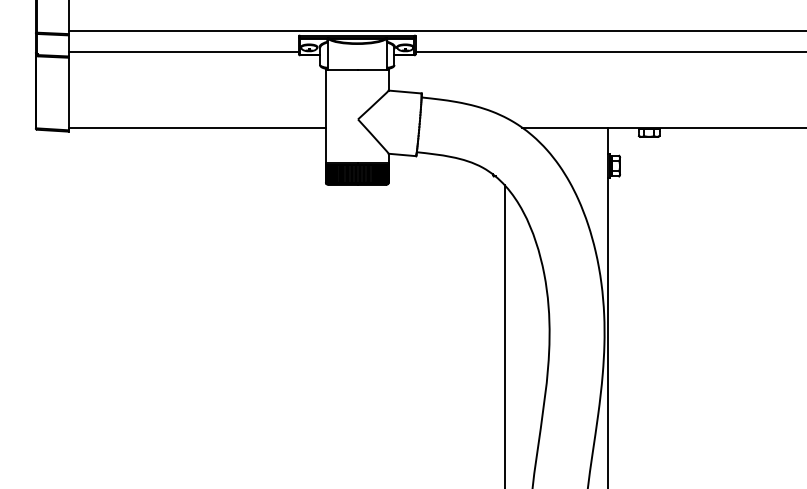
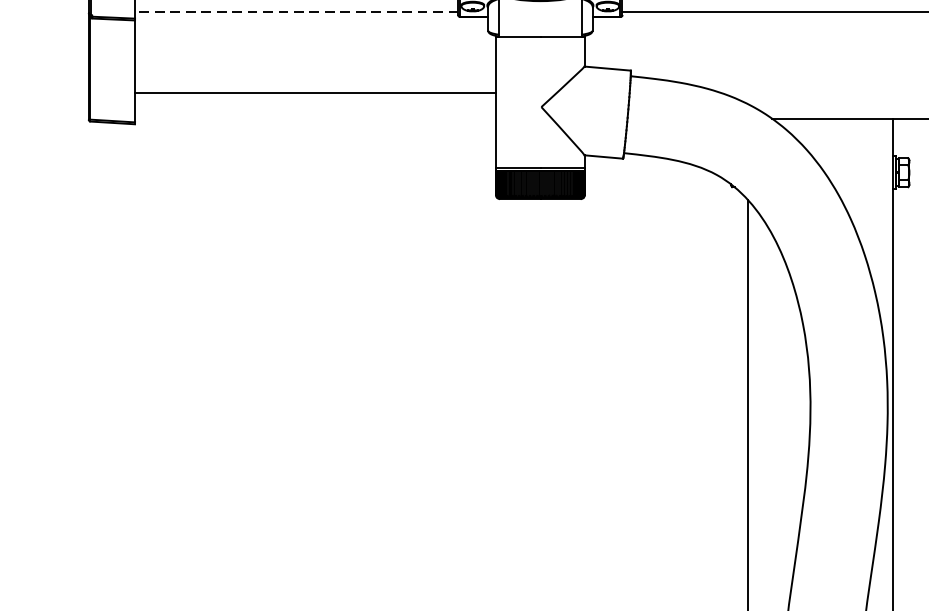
line: (183, 52) -> (296, 13), solid -> dashed
line: (196, 127) -> (314, 93), moved

